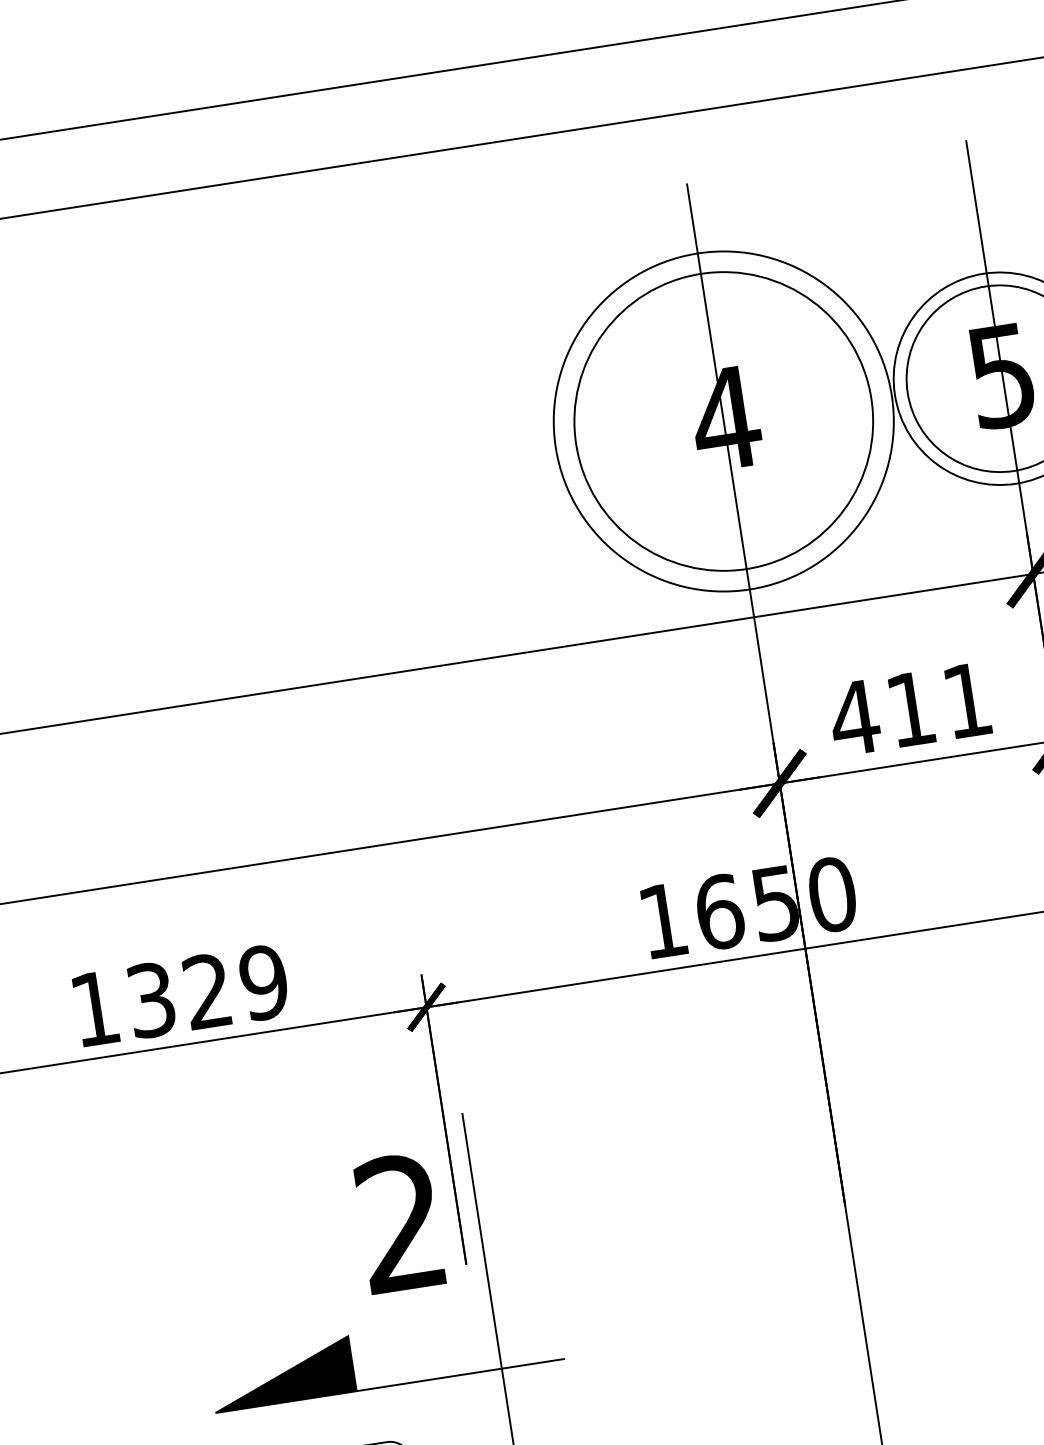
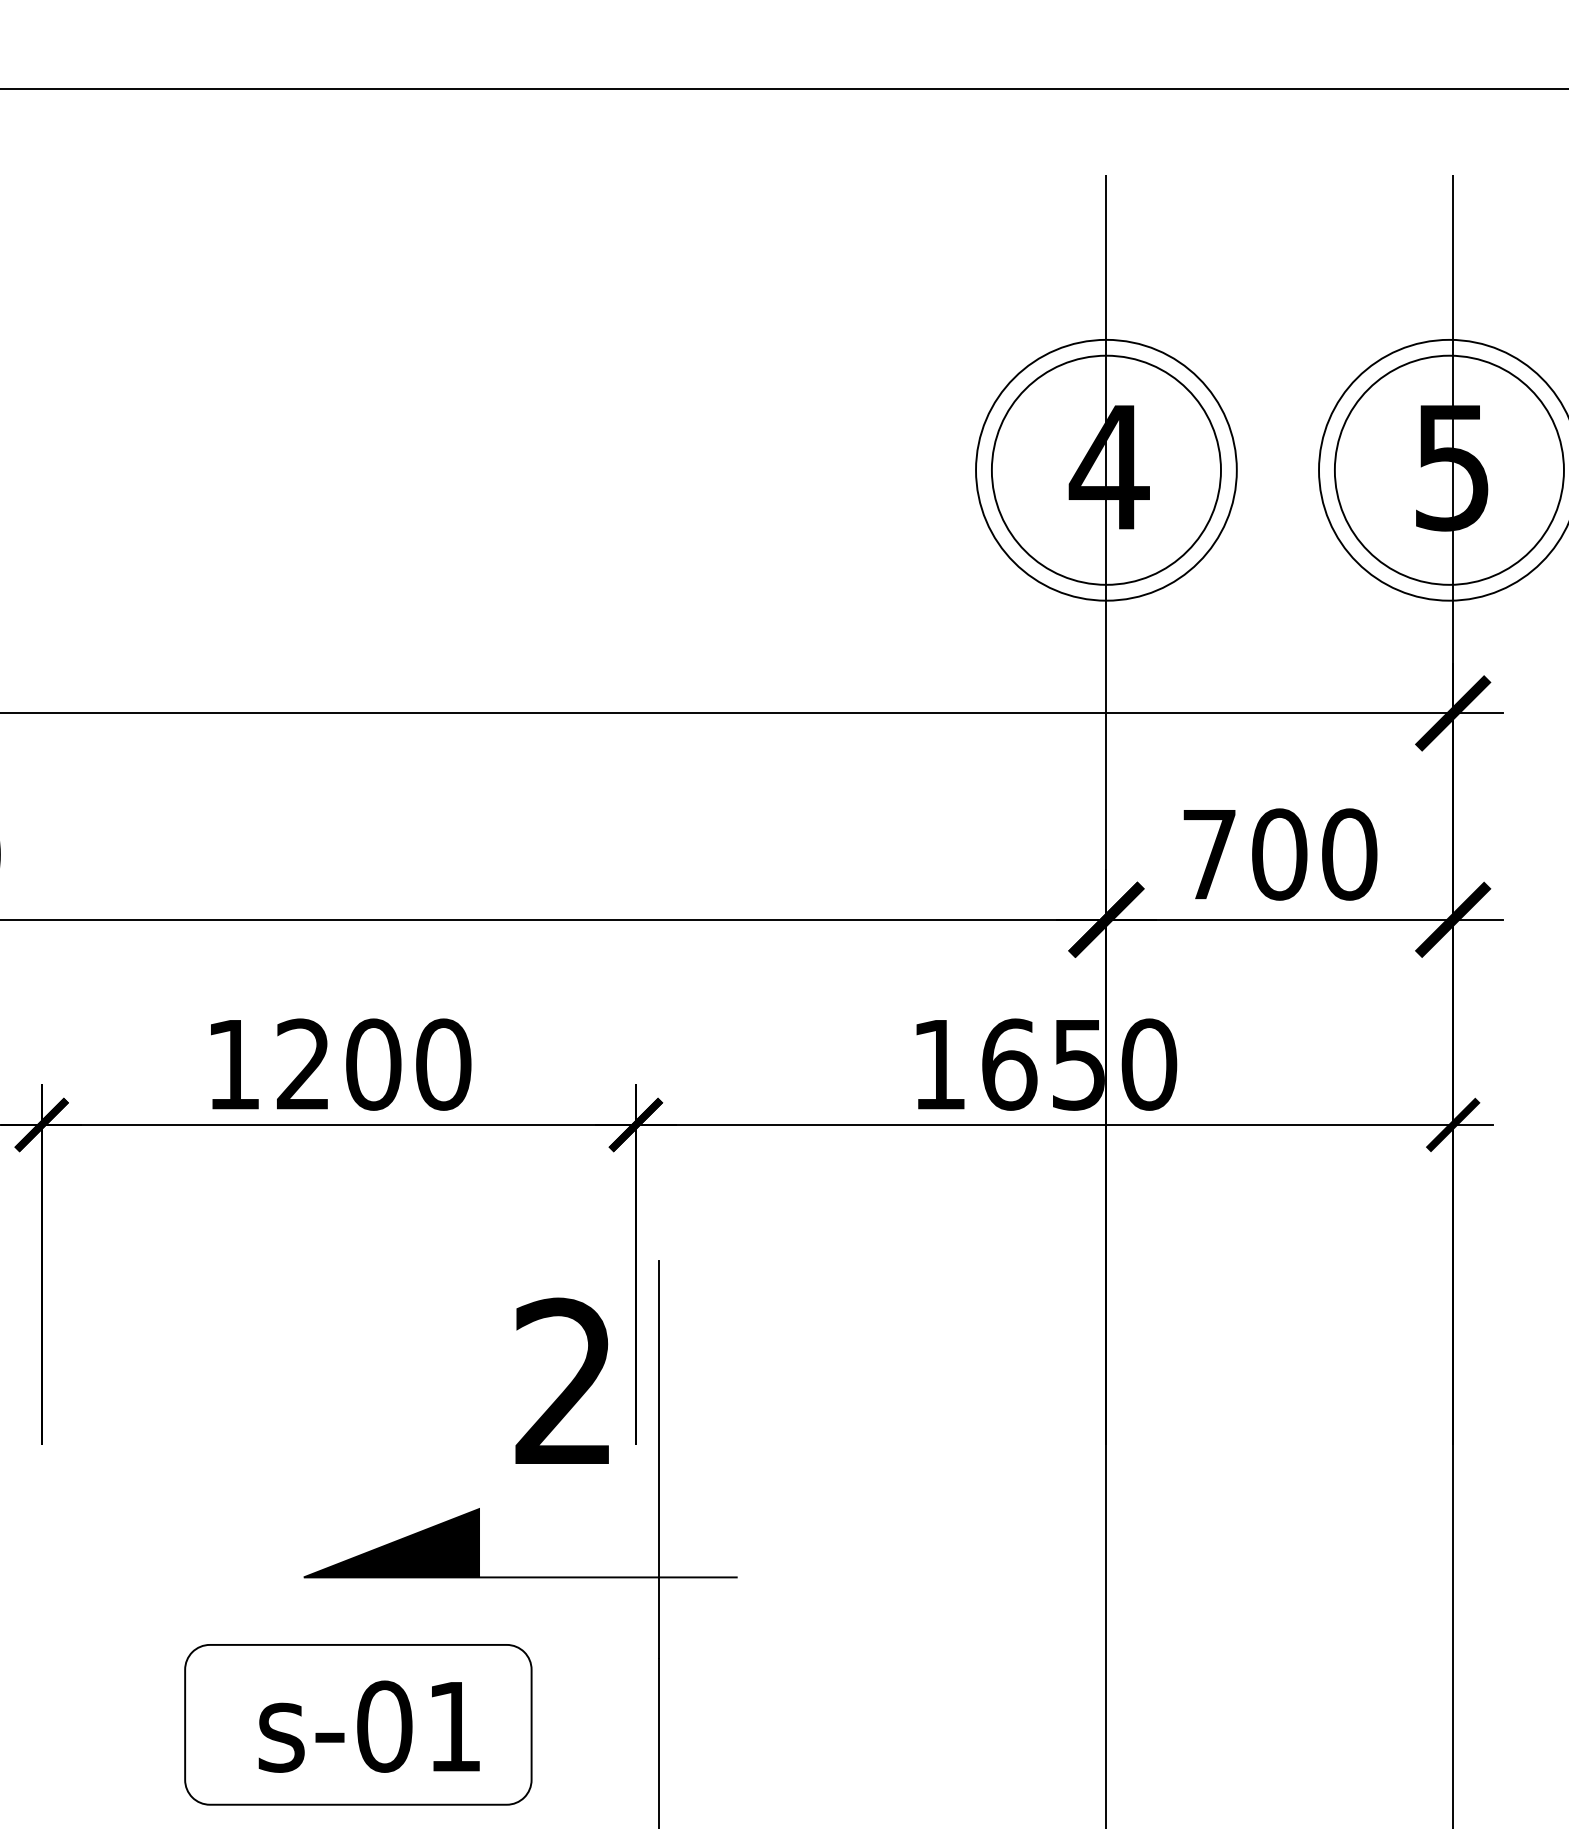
circle: (722, 420) -> (1105, 469), size x0.62
circle: (723, 420) -> (1106, 469), size x0.62
text: (910, 709) -> (1278, 854), 411 -> 700
text: (208, 991) -> (374, 1064), 1329 -> 1200

